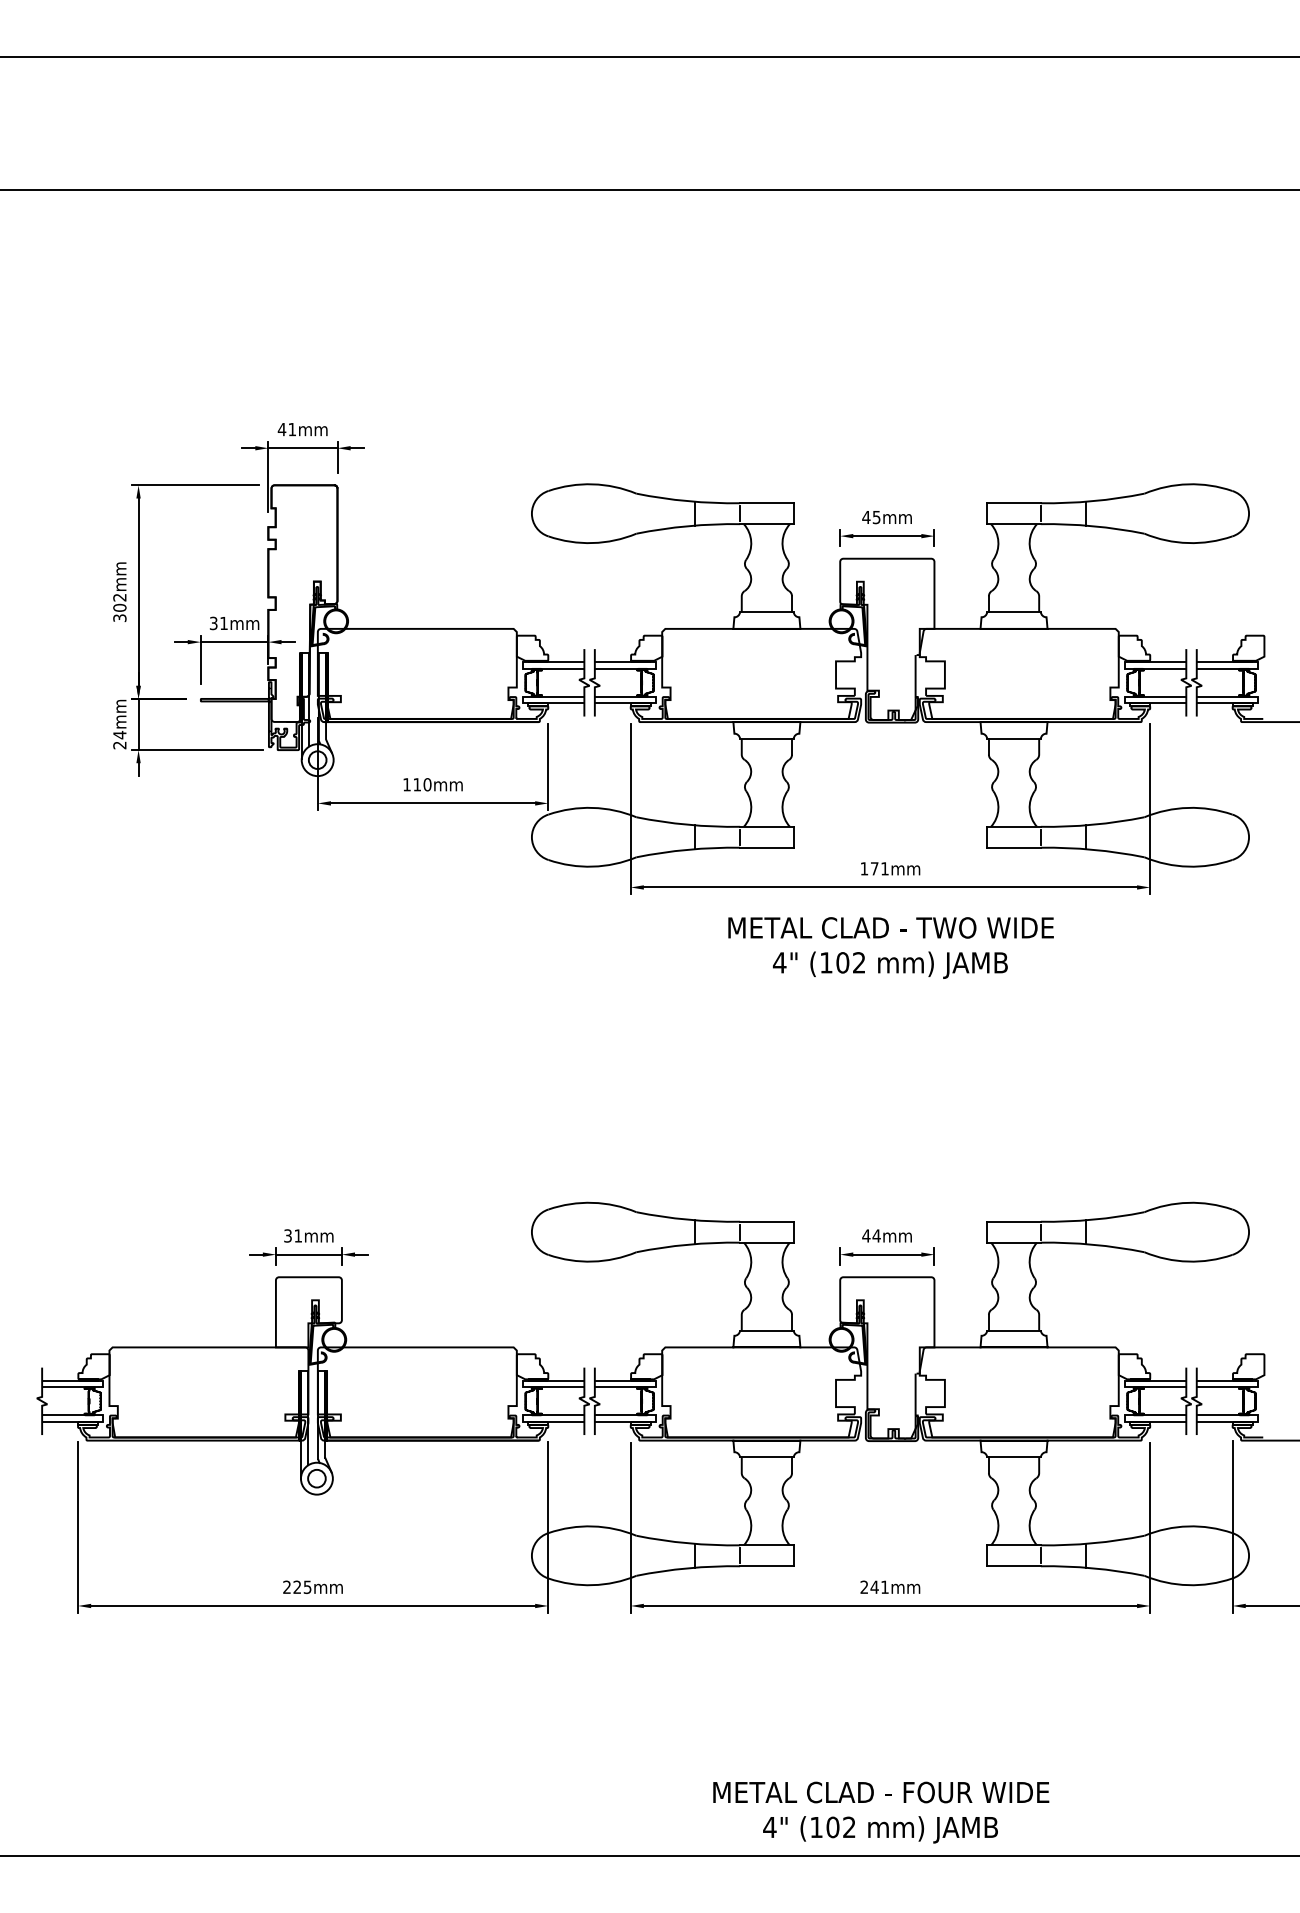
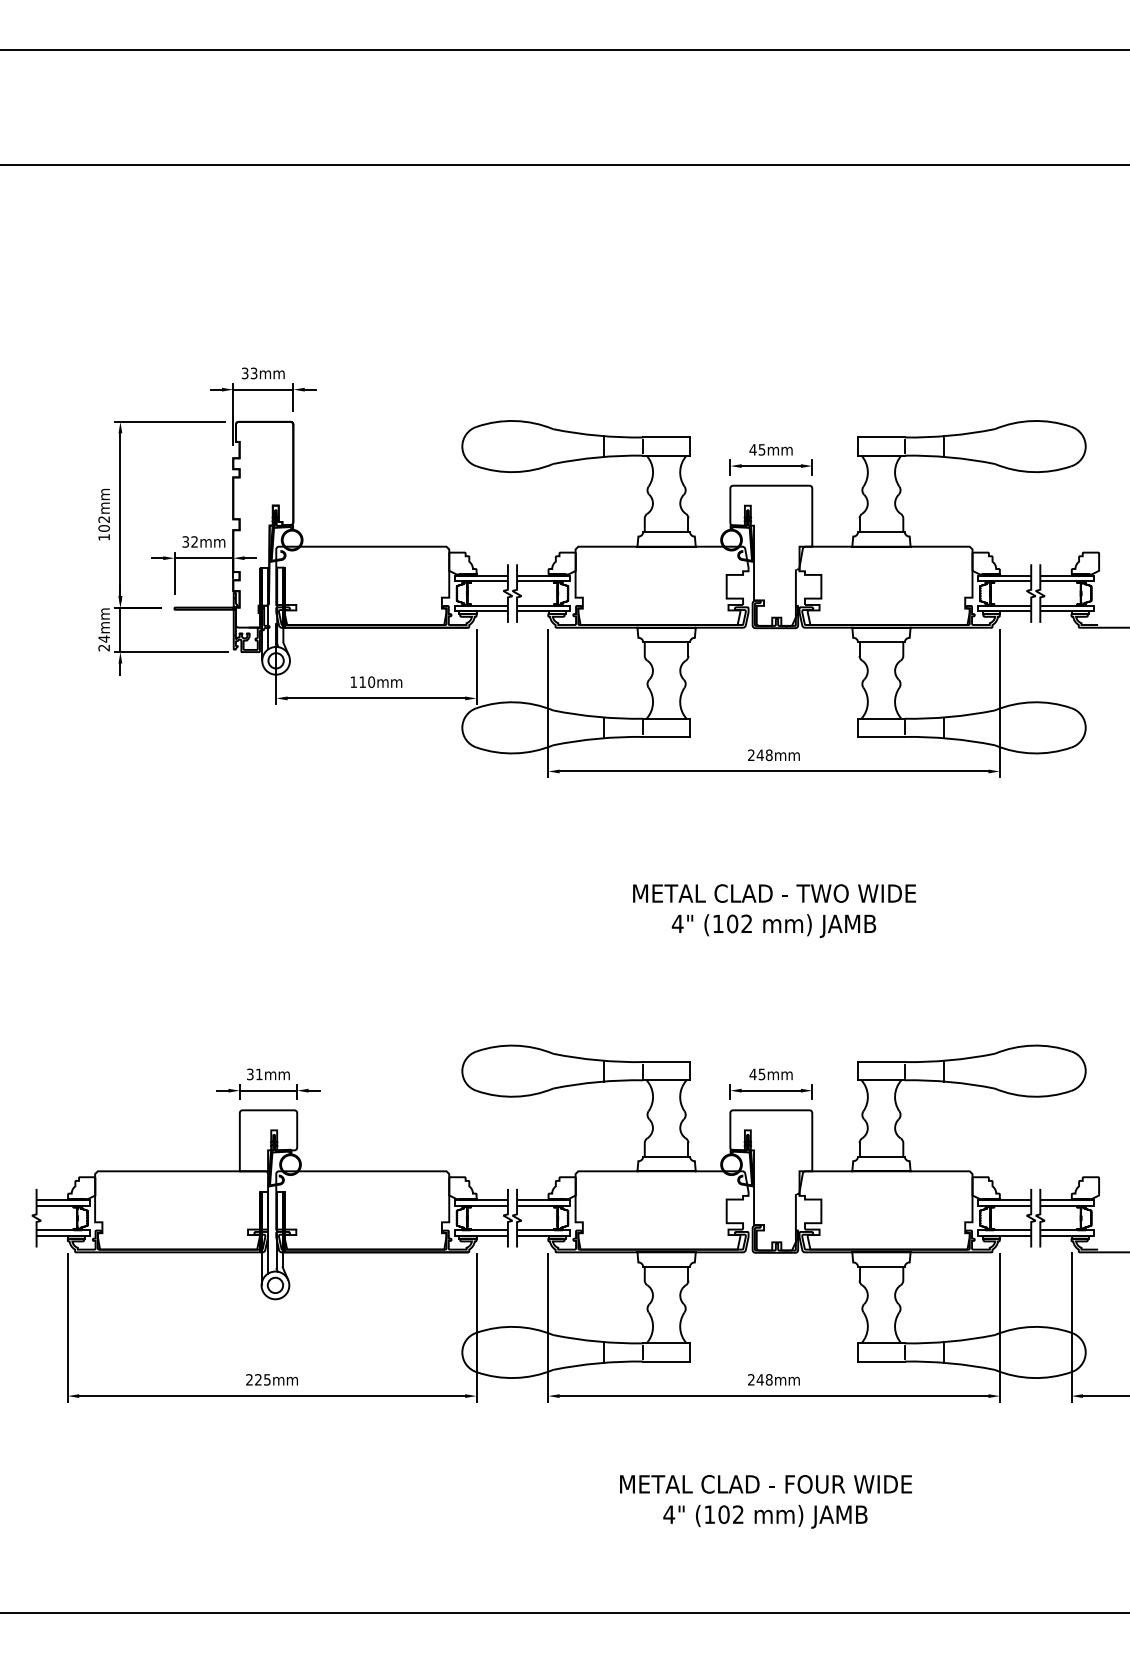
text: (286, 429) -> (249, 373), 41mm -> 33mm
text: (119, 618) -> (103, 537), 302mm -> 102mm
text: (223, 622) -> (194, 541), 31mm -> 32mm
text: (874, 868) -> (760, 755), 171mm -> 248mm
text: (890, 947) -> (774, 910), moved
text: (876, 1235) -> (761, 1074), 44mm -> 45mm
text: (884, 1586) -> (768, 1379), 241mm -> 248mm
text: (881, 1812) -> (766, 1501), moved

